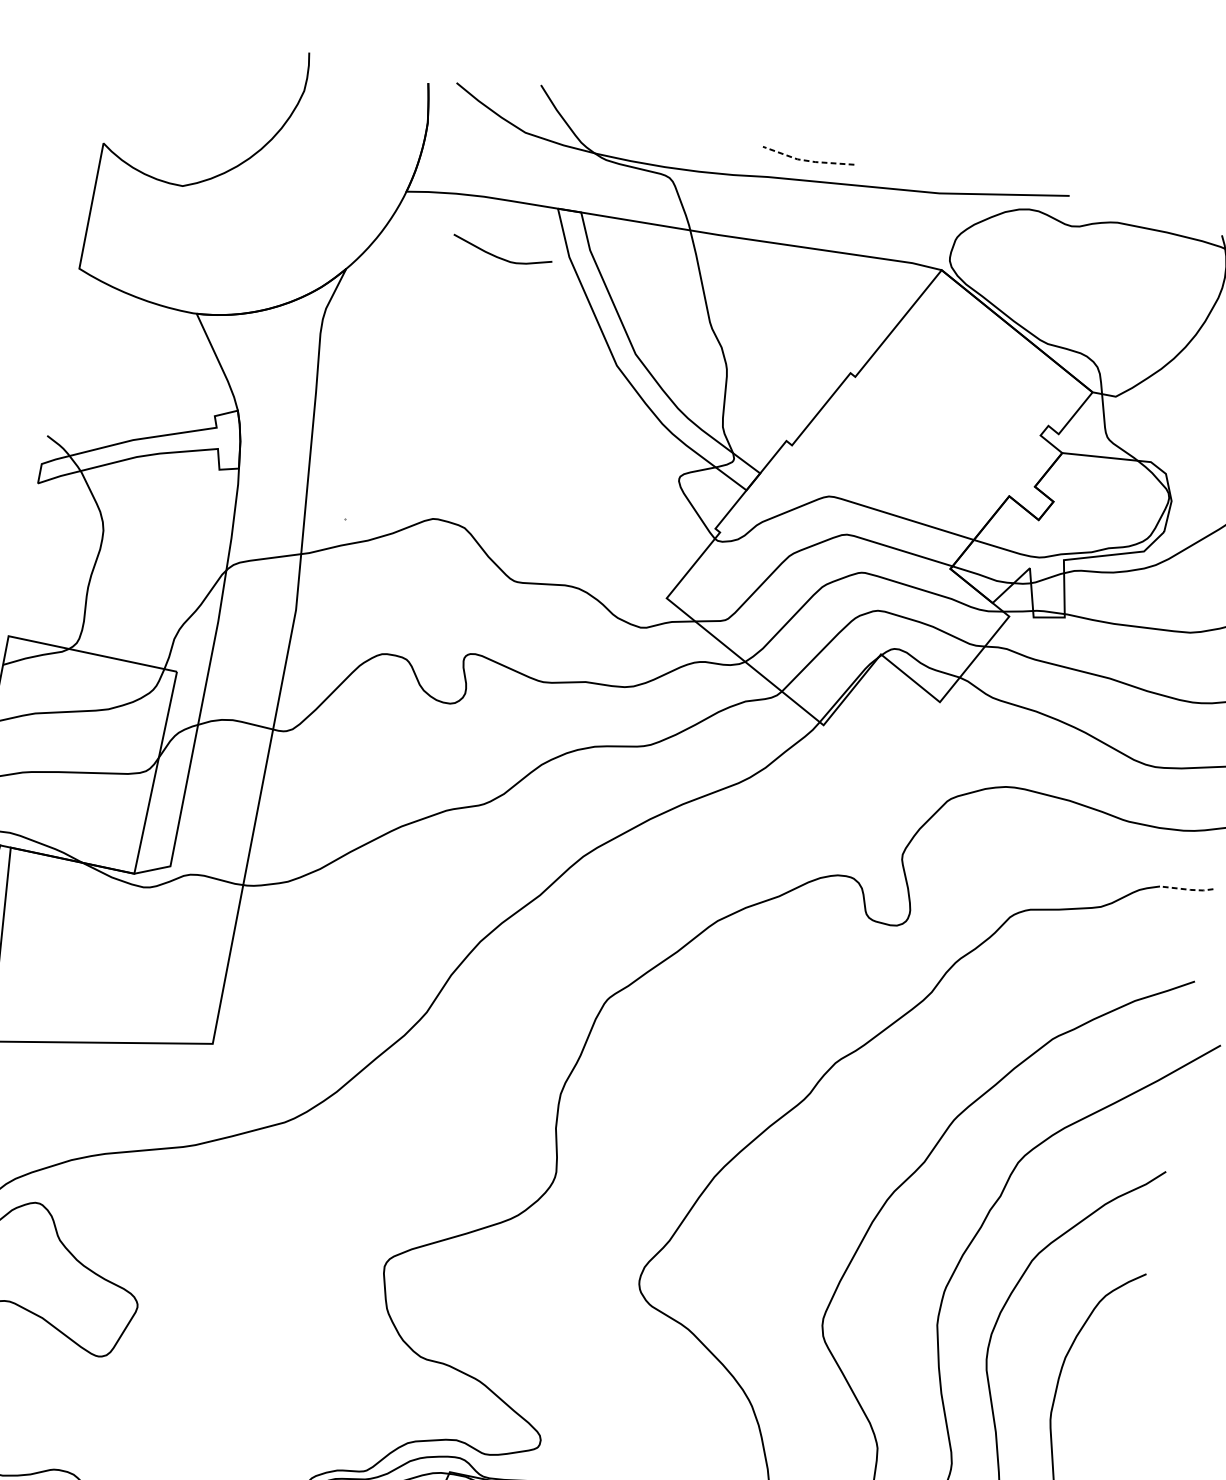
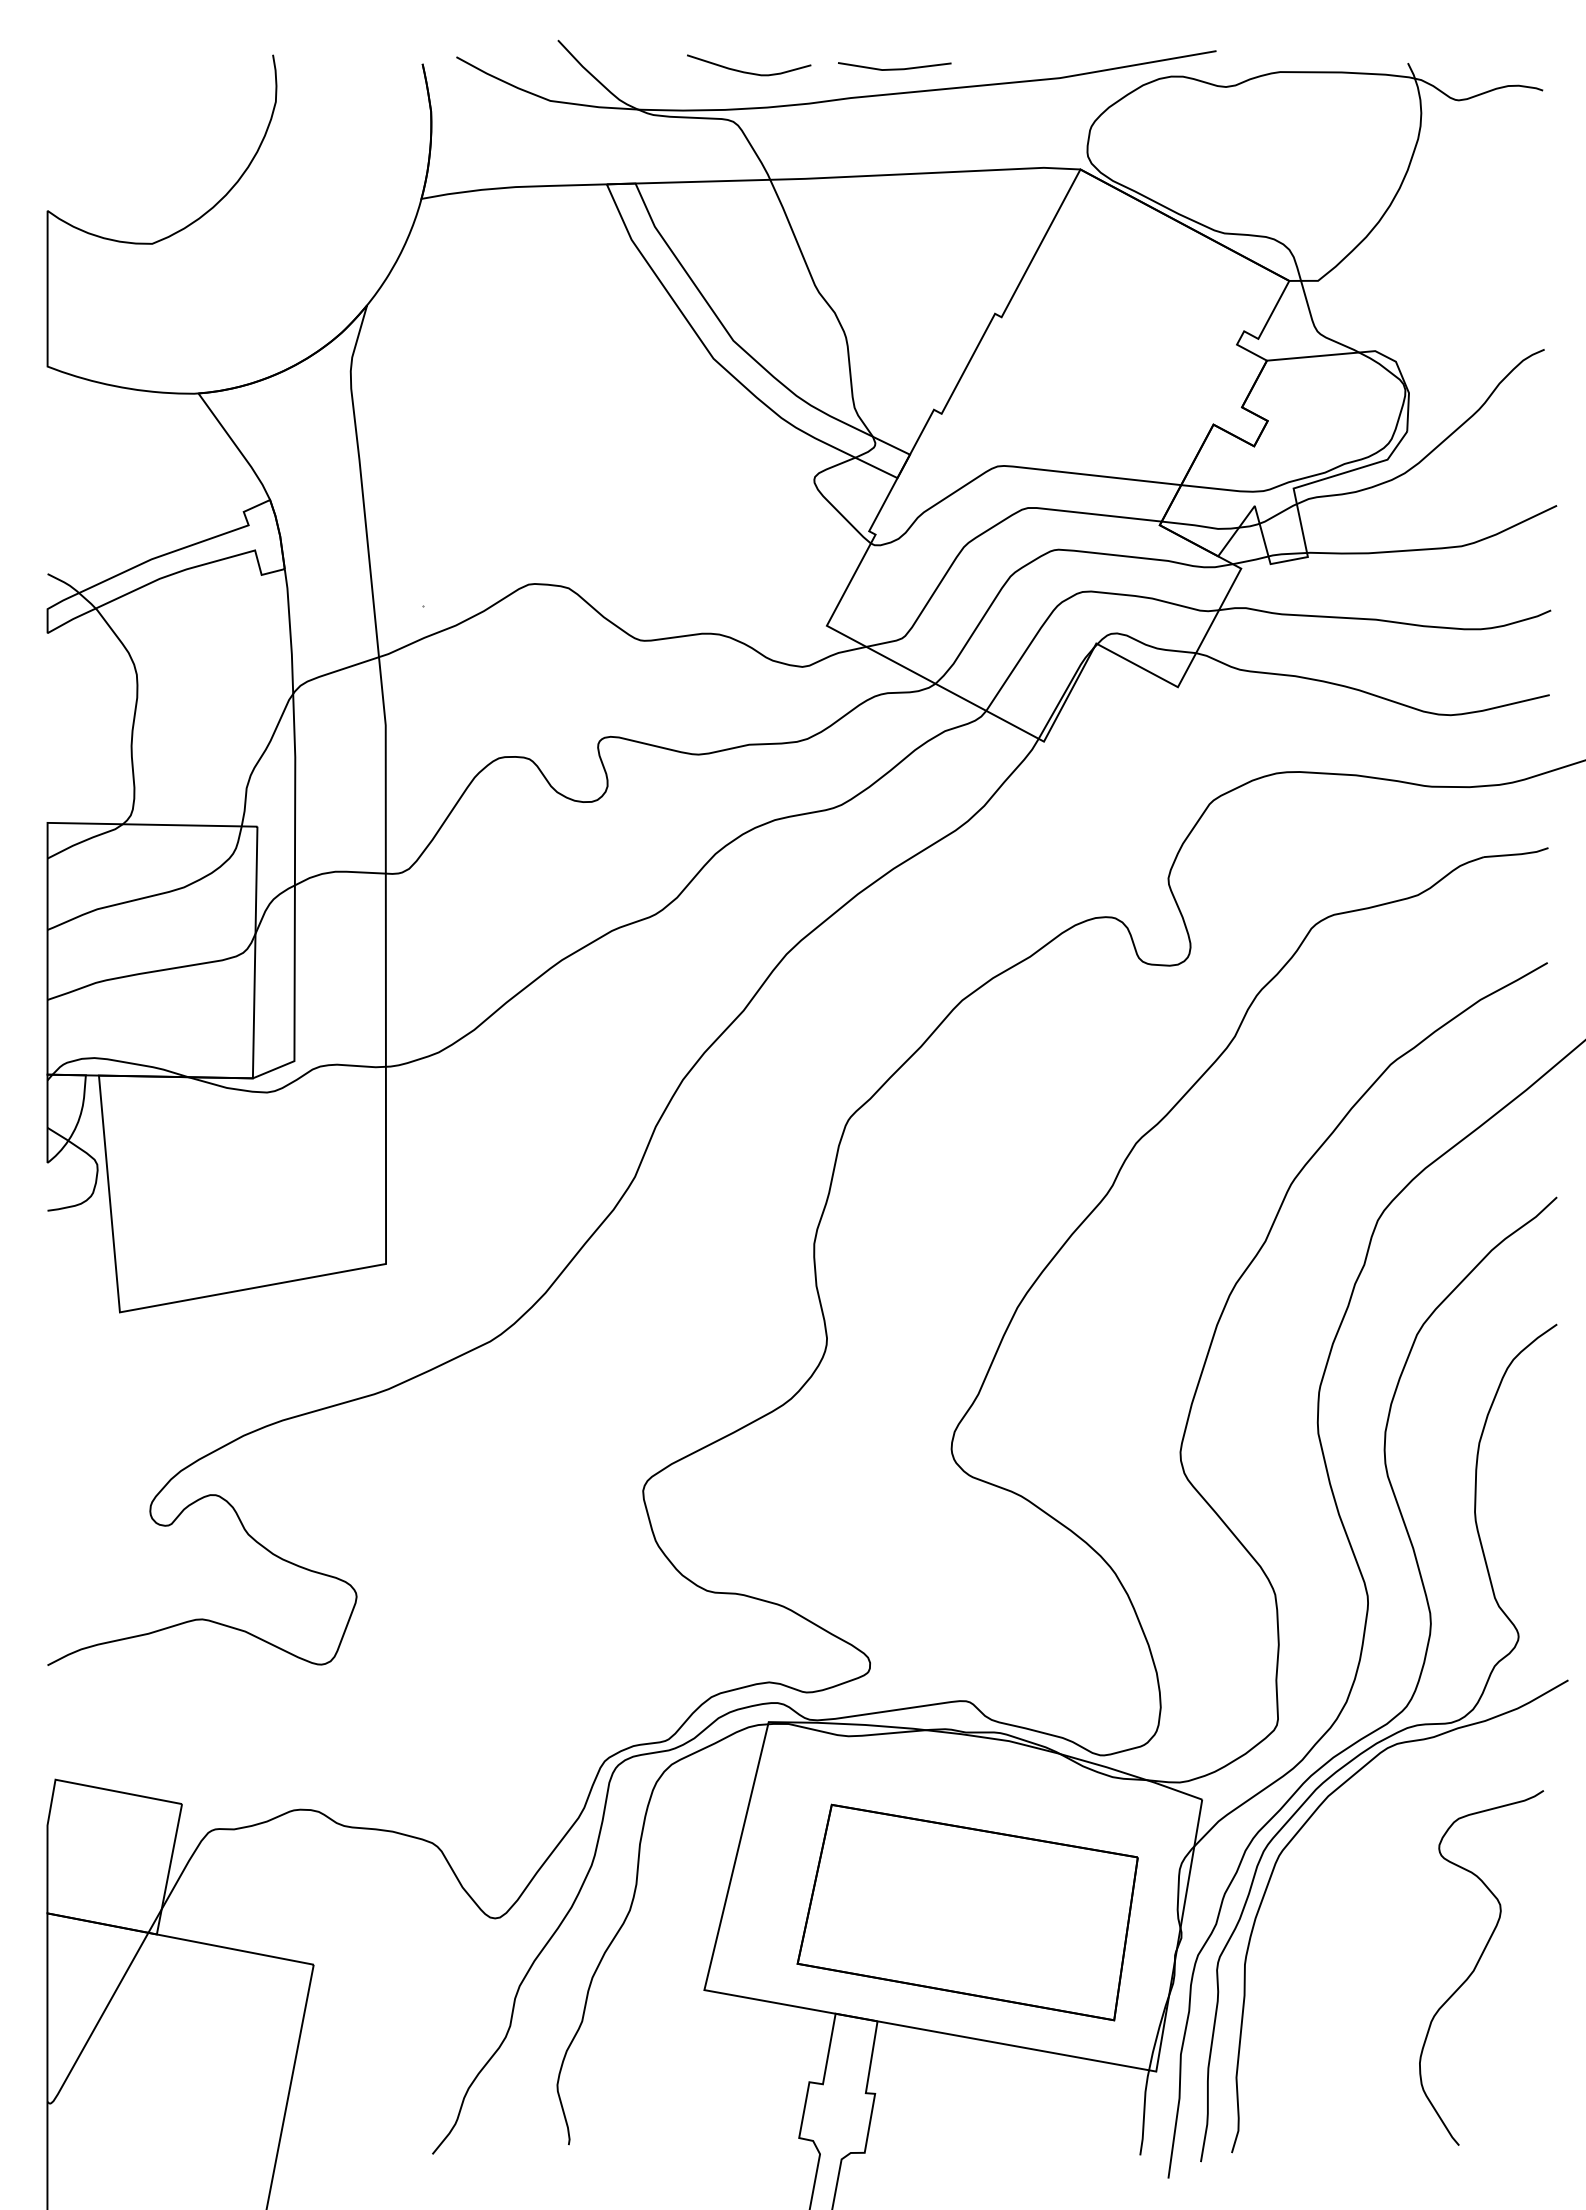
line: (807, 160) -> (894, 69), dashed -> solid
curve: (499, 256) -> (746, 71), moved
line: (1187, 889) -> (1517, 854), dashed -> solid

